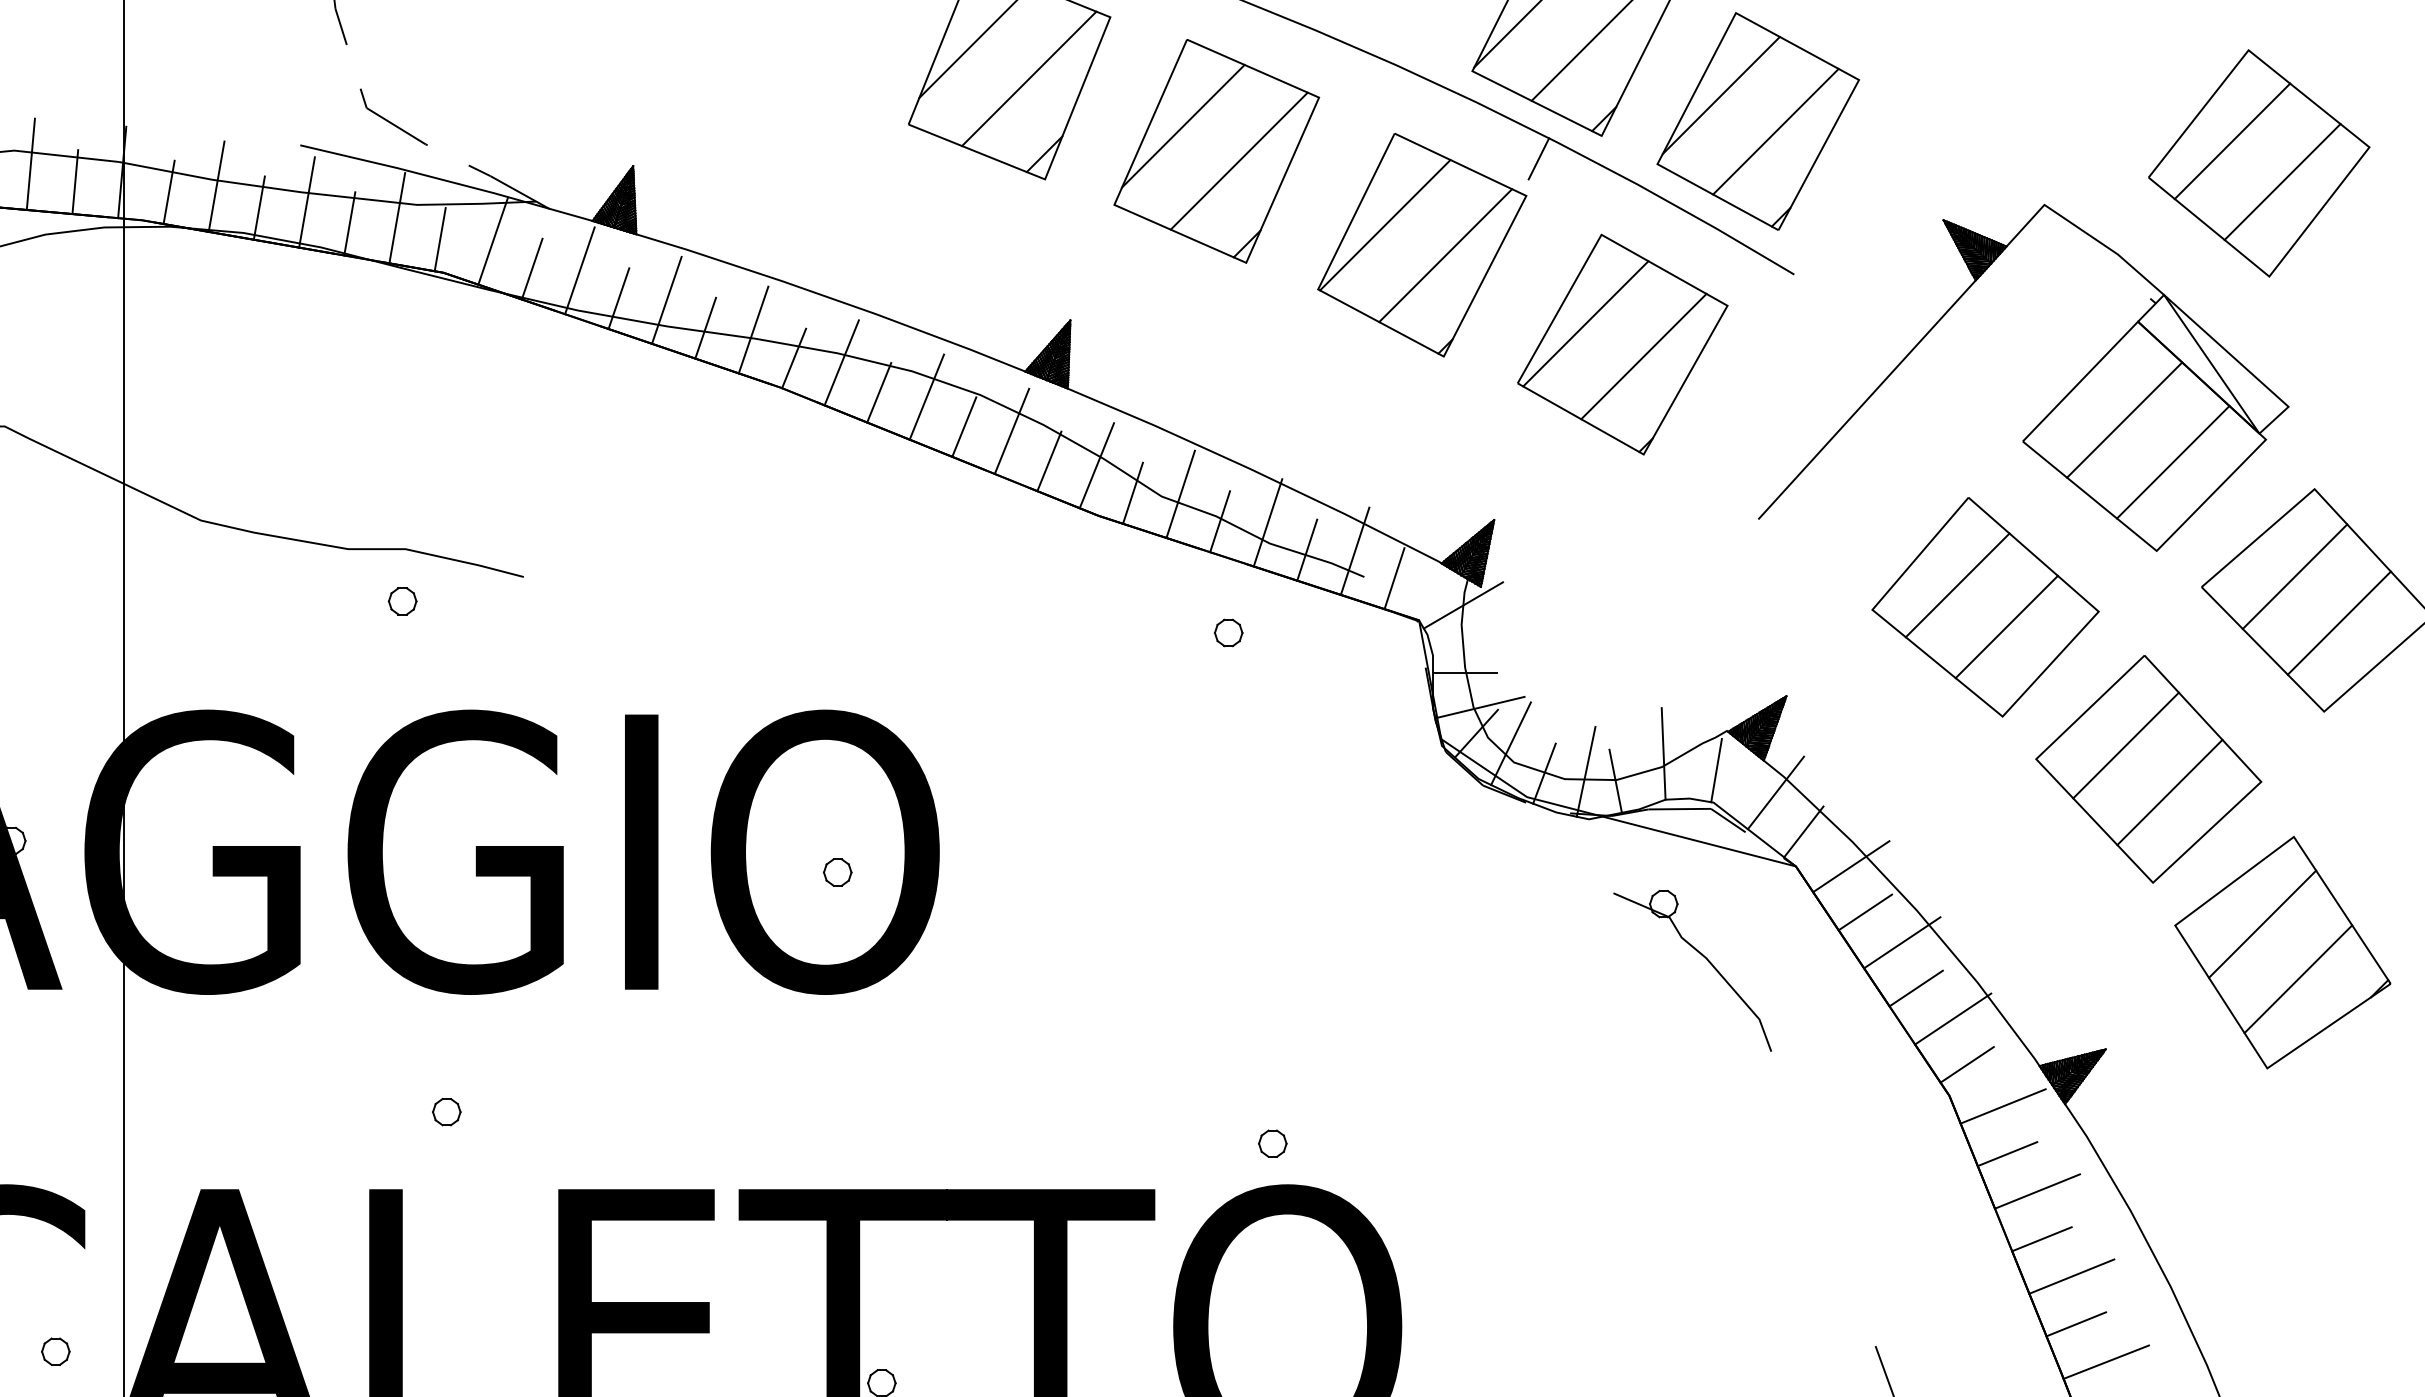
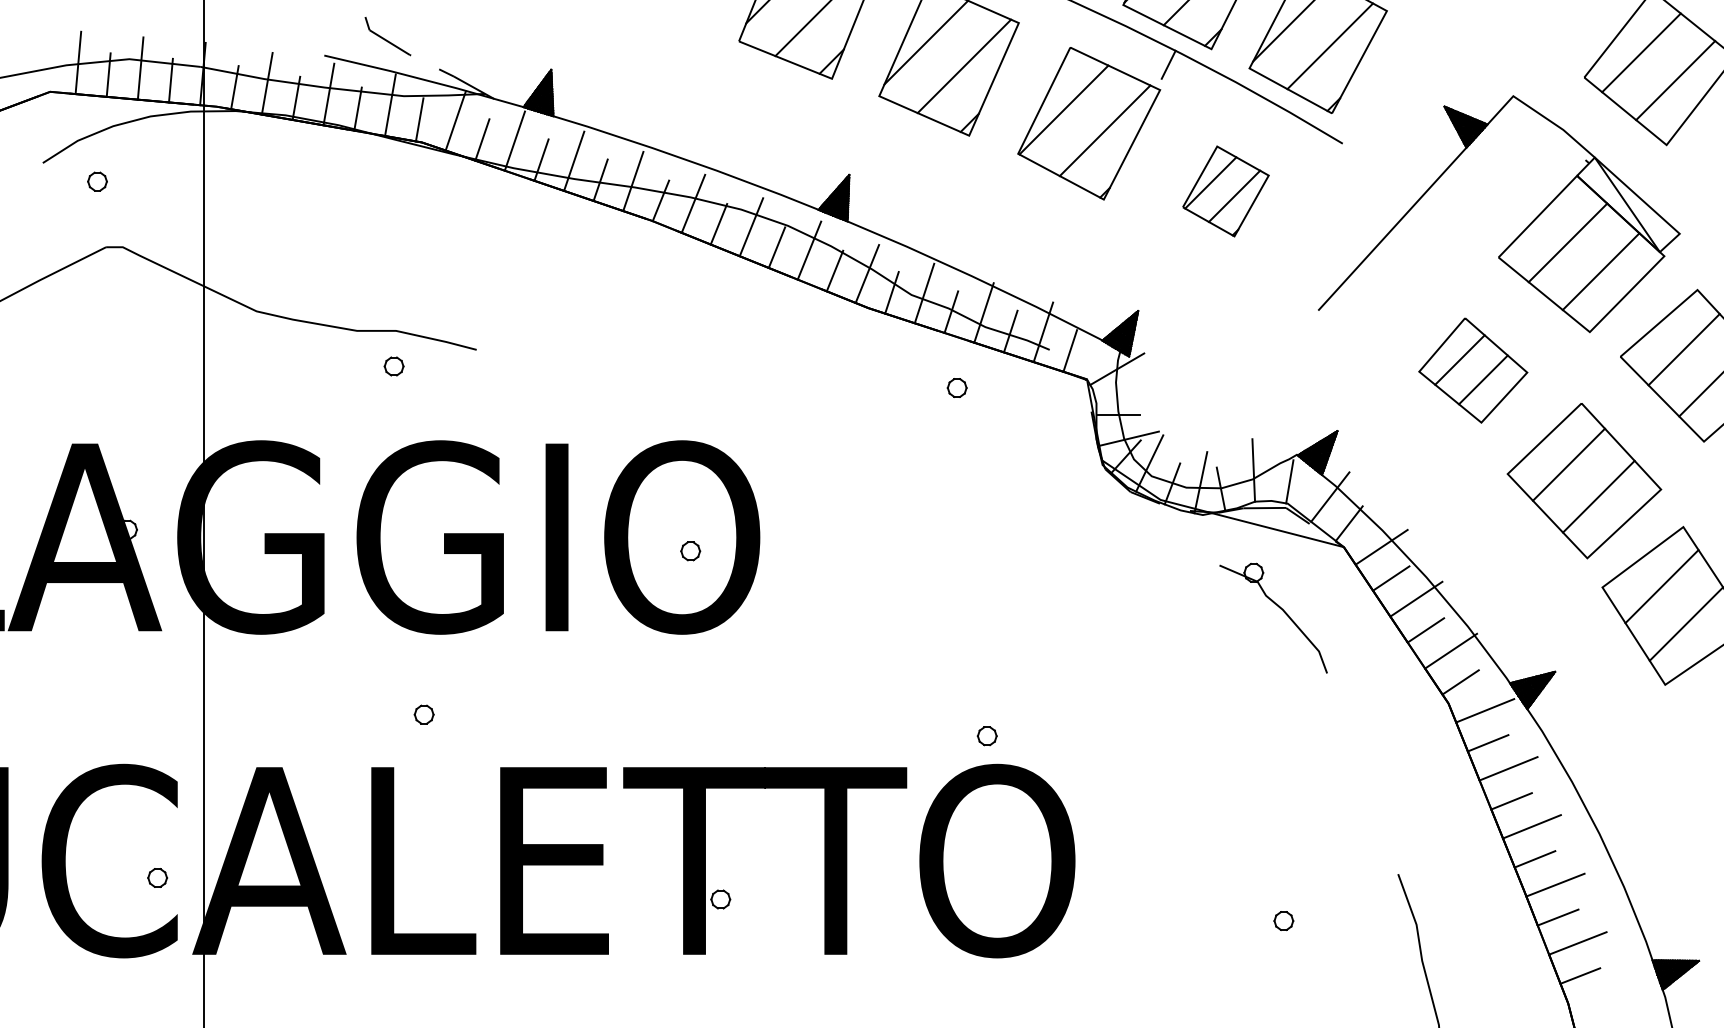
part: (1622, 344) -> (1225, 191), size x0.6
part: (1986, 607) -> (1473, 370), size x0.7

